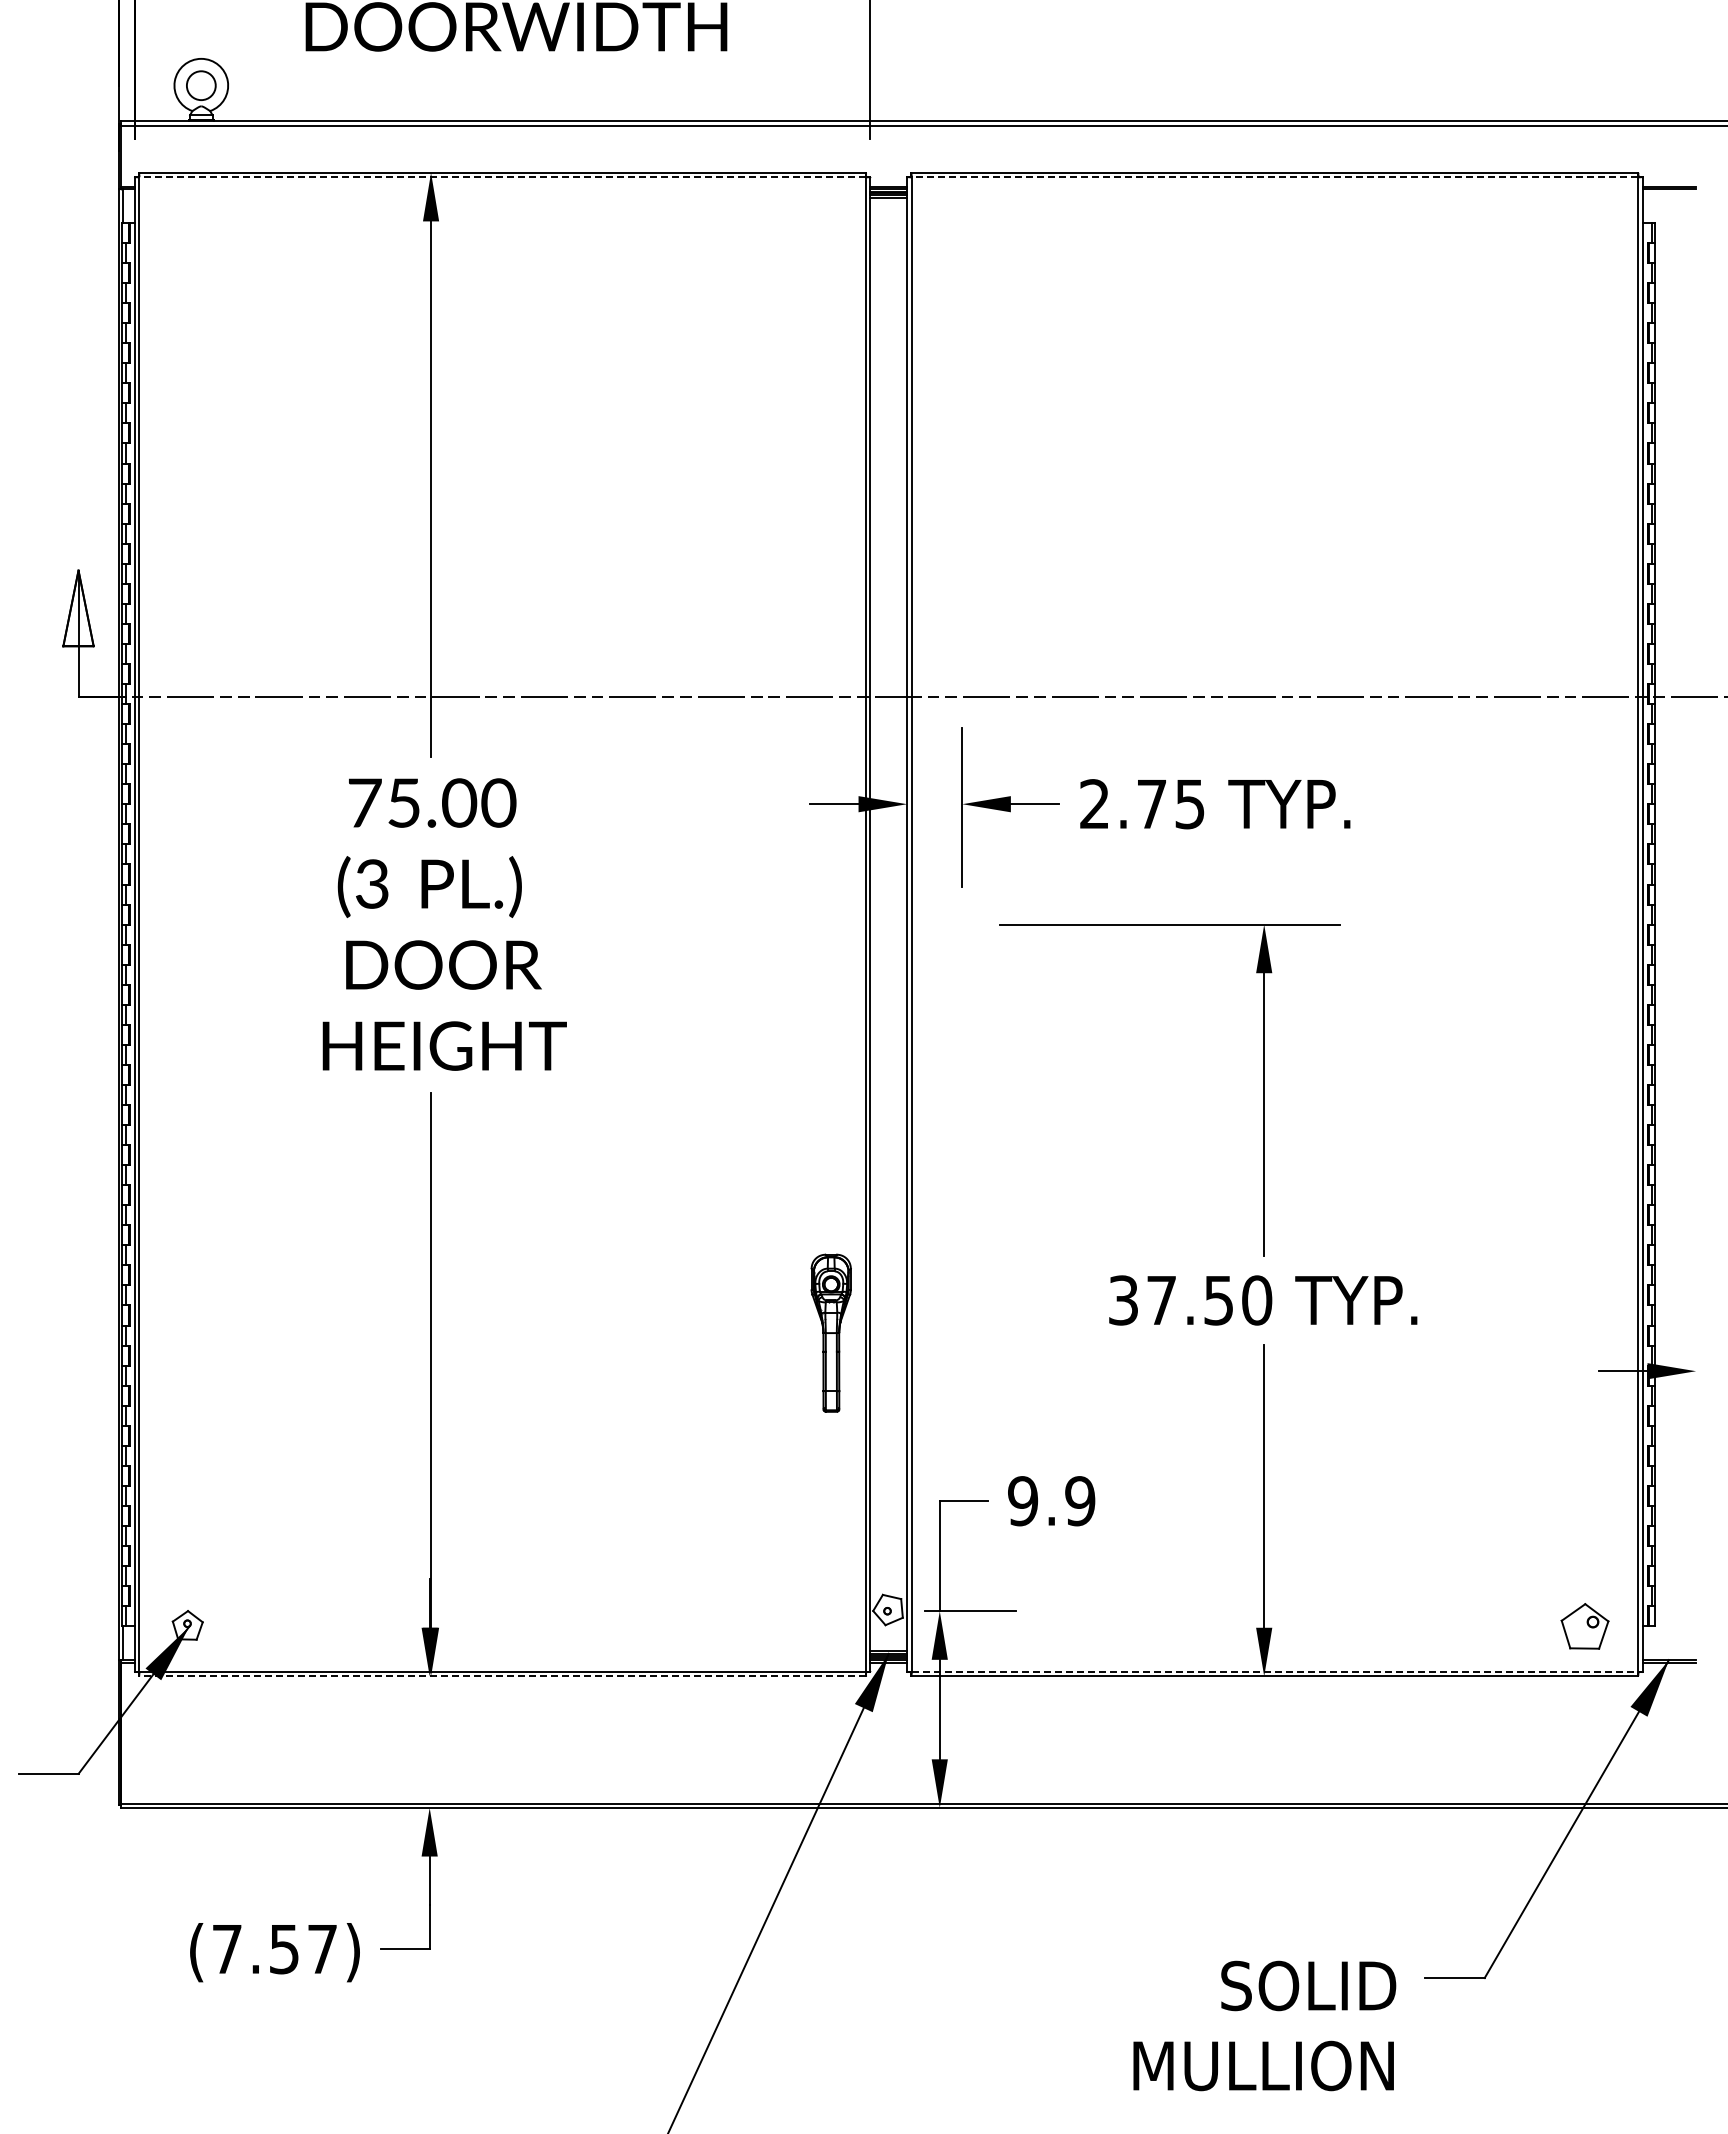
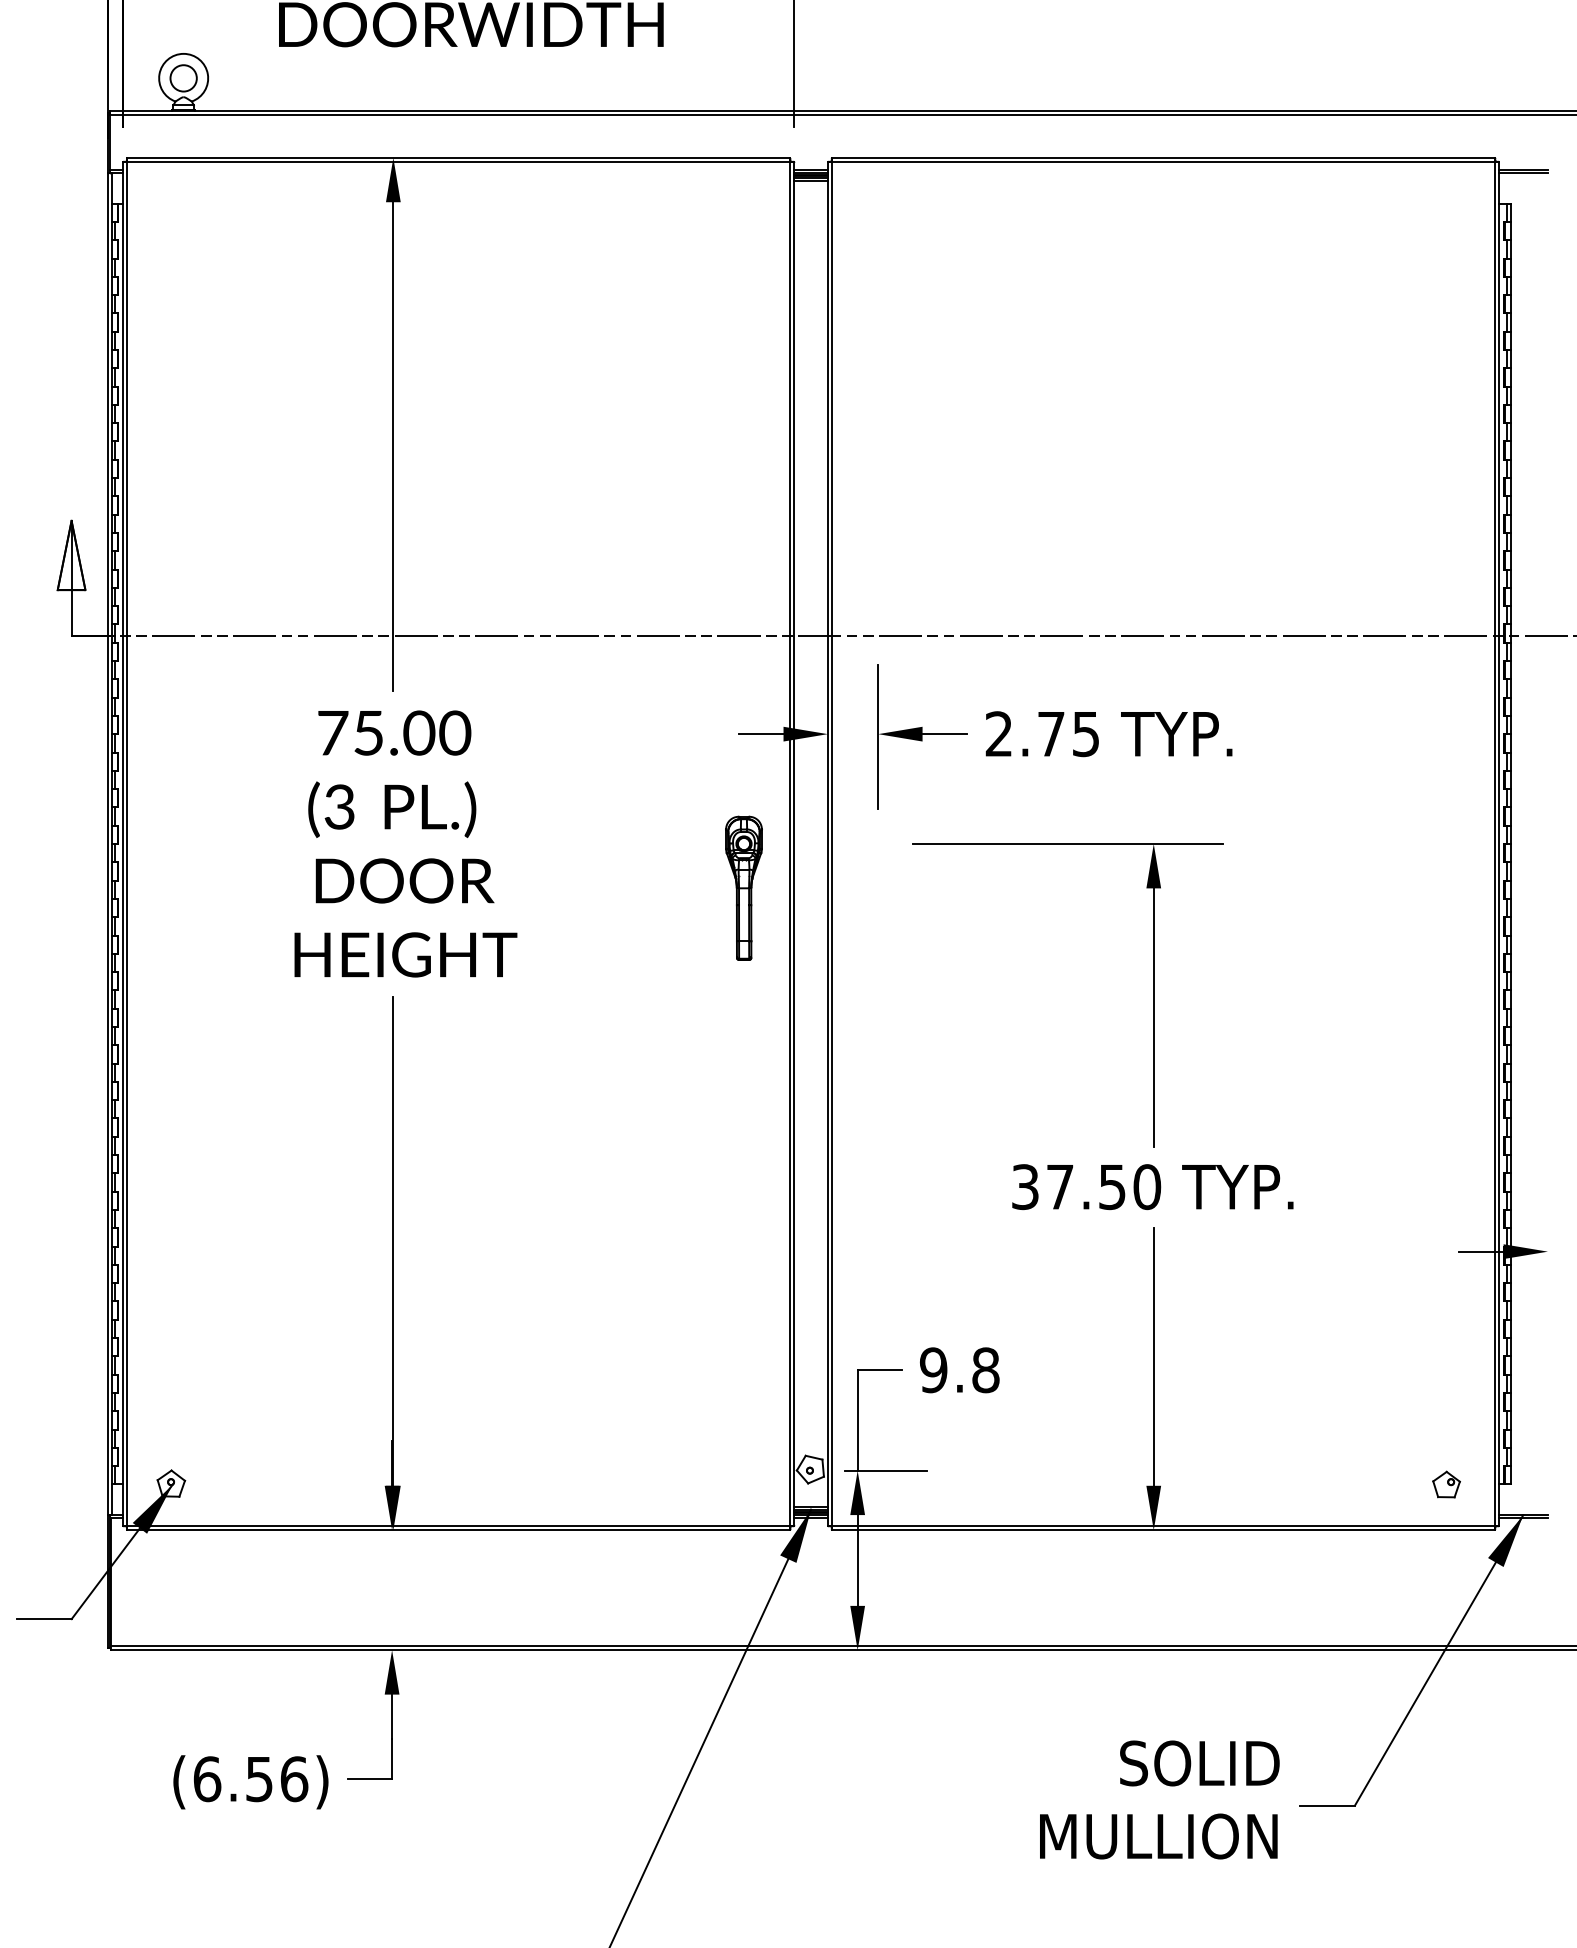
line: (502, 177) -> (458, 162), dashed -> solid
line: (1274, 177) -> (1163, 162), dashed -> solid
part: (830, 1332) -> (743, 887), moved
text: (1080, 1501) -> (986, 1370), 9.9 -> 9.8
part: (1584, 1626) -> (1446, 1484), size x0.62
line: (1275, 1671) -> (1164, 1525), dashed -> solid
line: (502, 1676) -> (458, 1530), dashed -> solid
text: (274, 1949) -> (250, 1779), (7.57) -> (6.56)
text: (1264, 2025) -> (1159, 1799), moved

